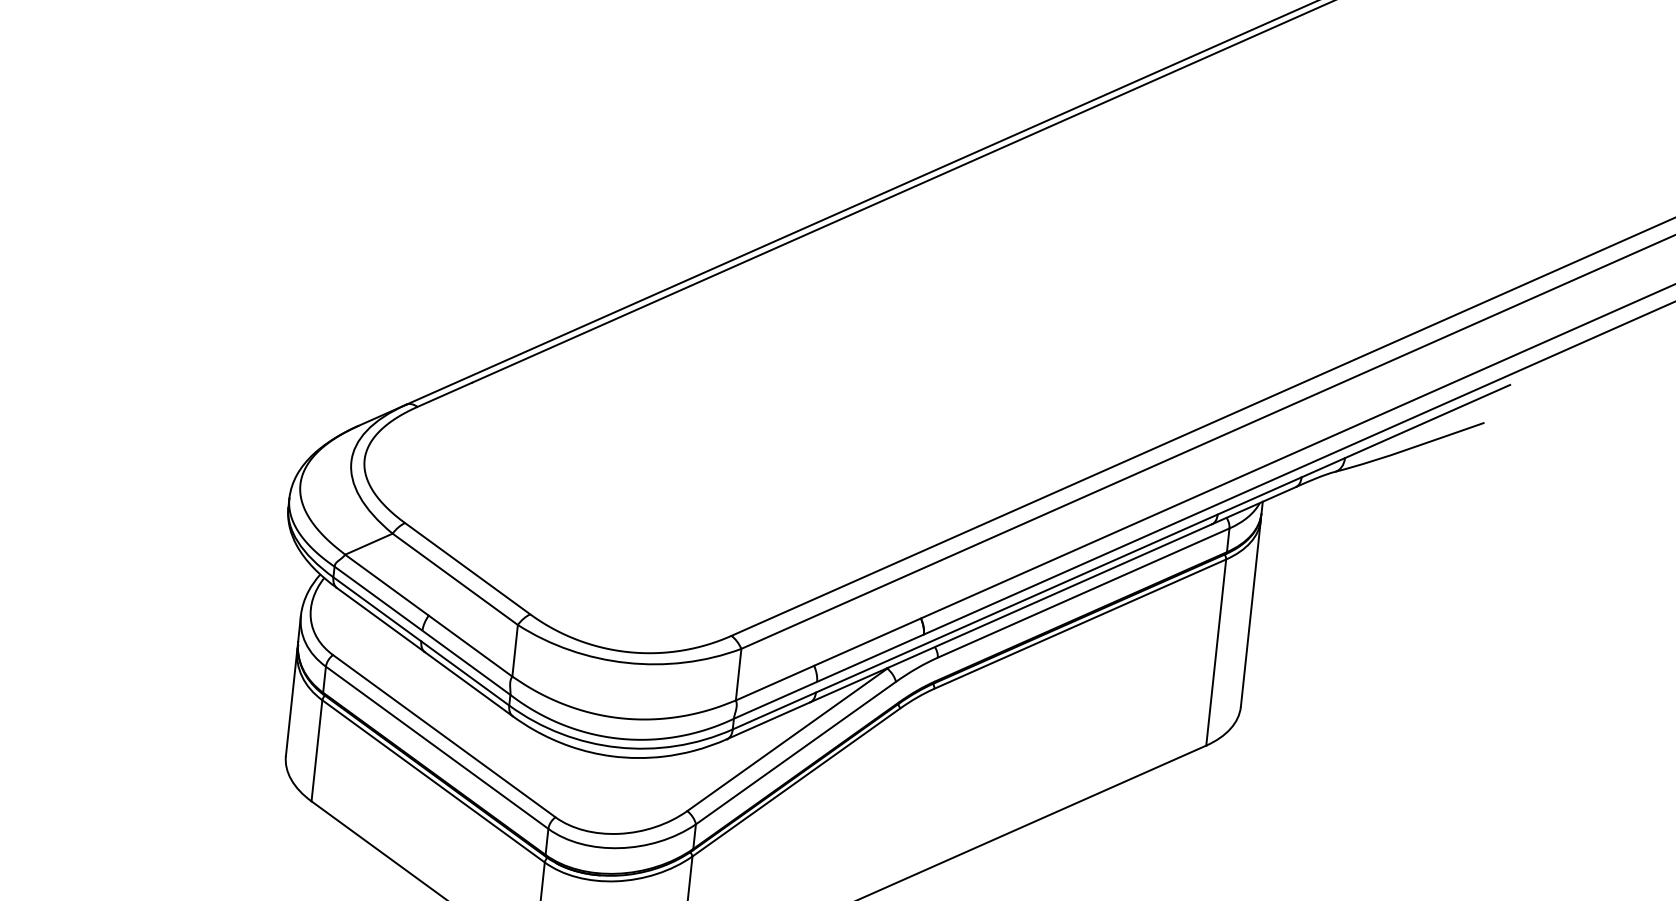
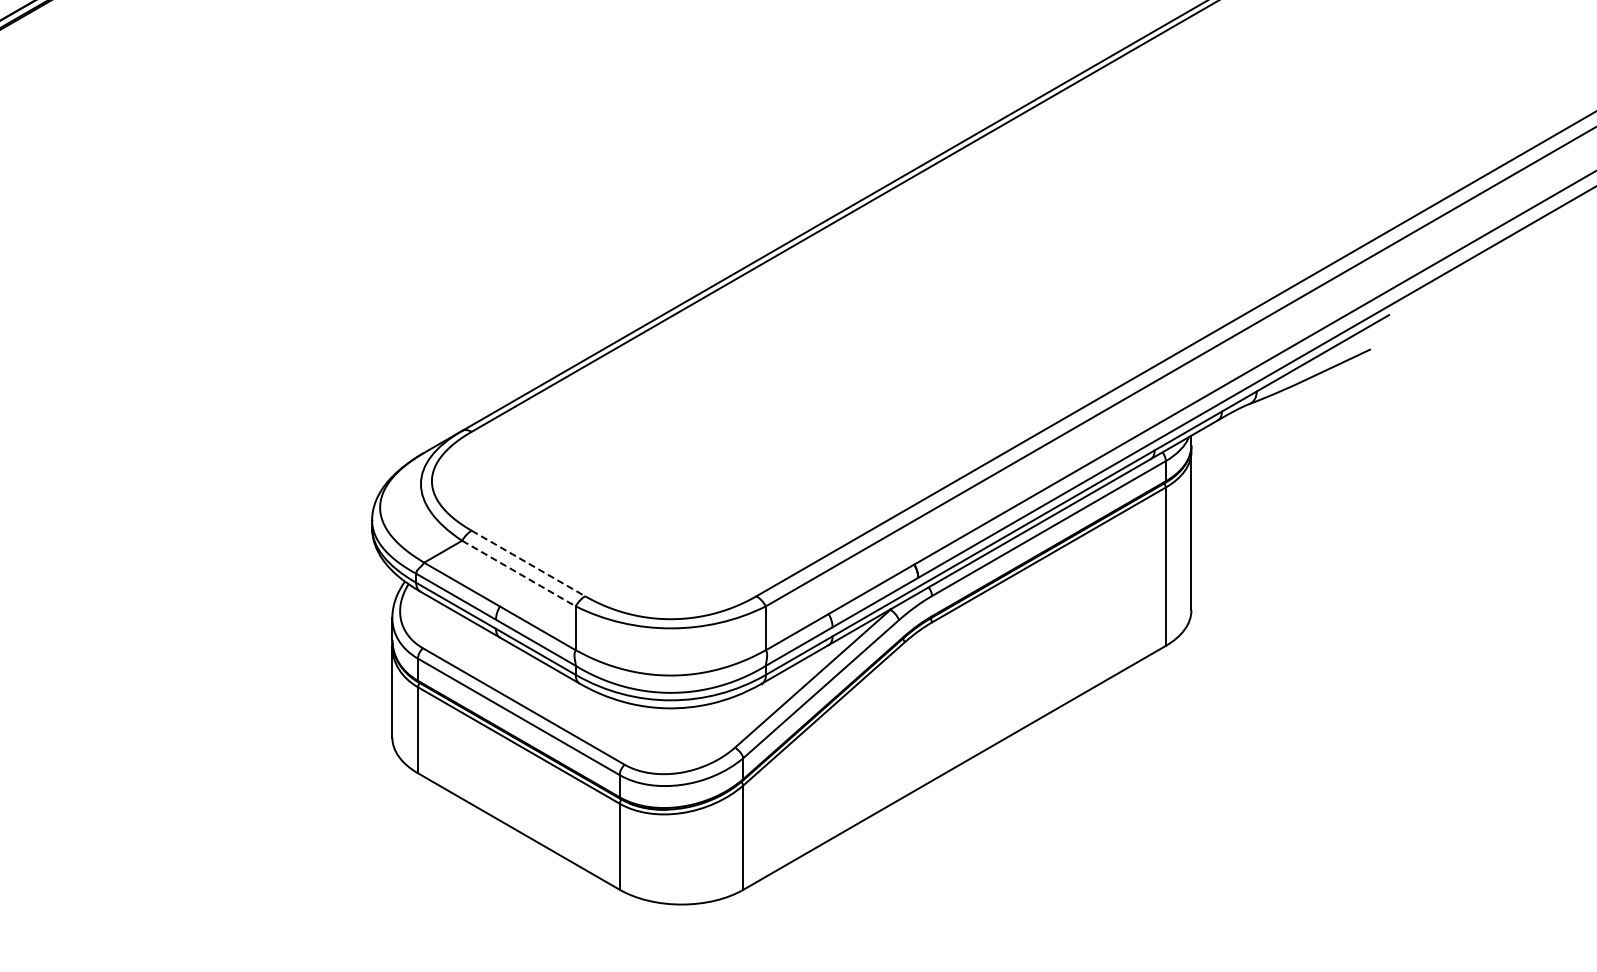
line: (467, 568) -> (528, 563), solid -> dashed
line: (454, 579) -> (518, 573), solid -> dashed

